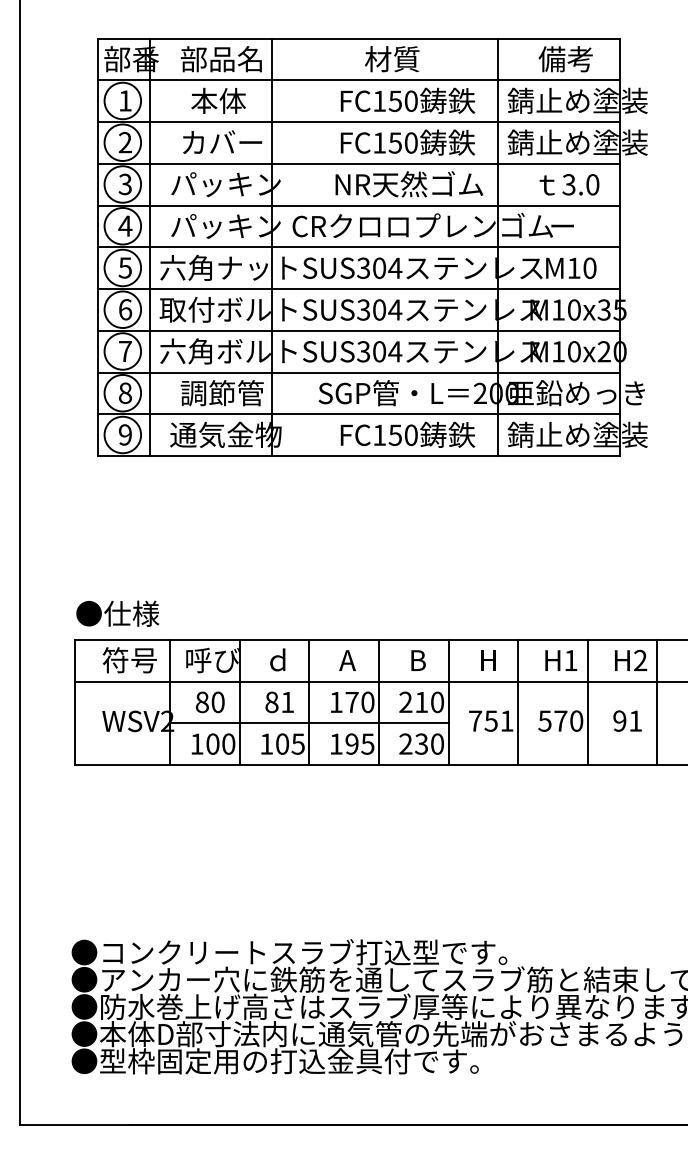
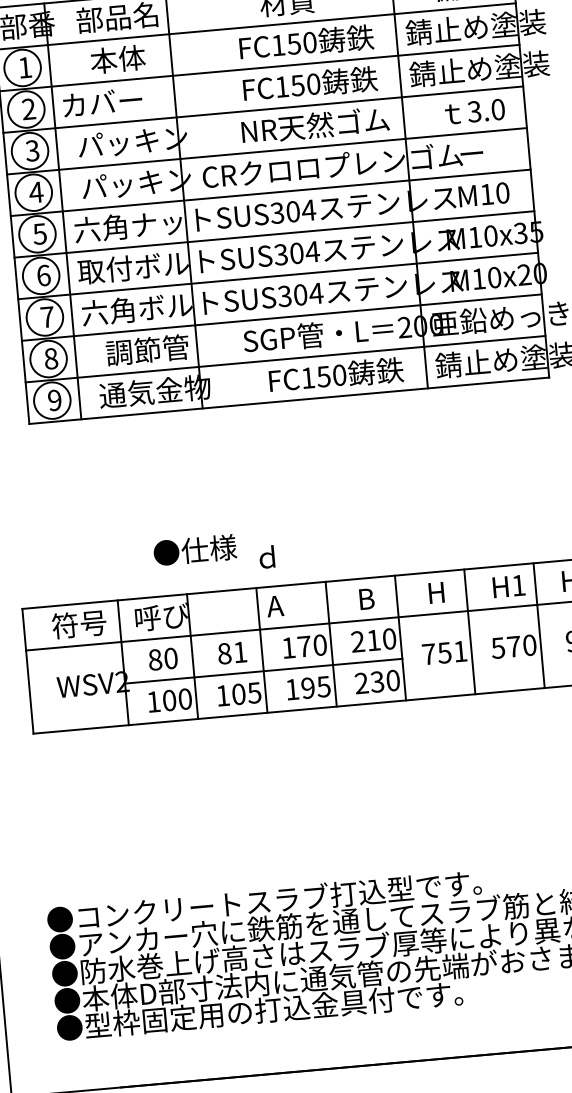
text: (222, 141) -> (102, 101), moved
text: (117, 613) -> (194, 550), moved
text: (277, 659) -> (266, 556), moved
text: (347, 660) -> (275, 606), moved

